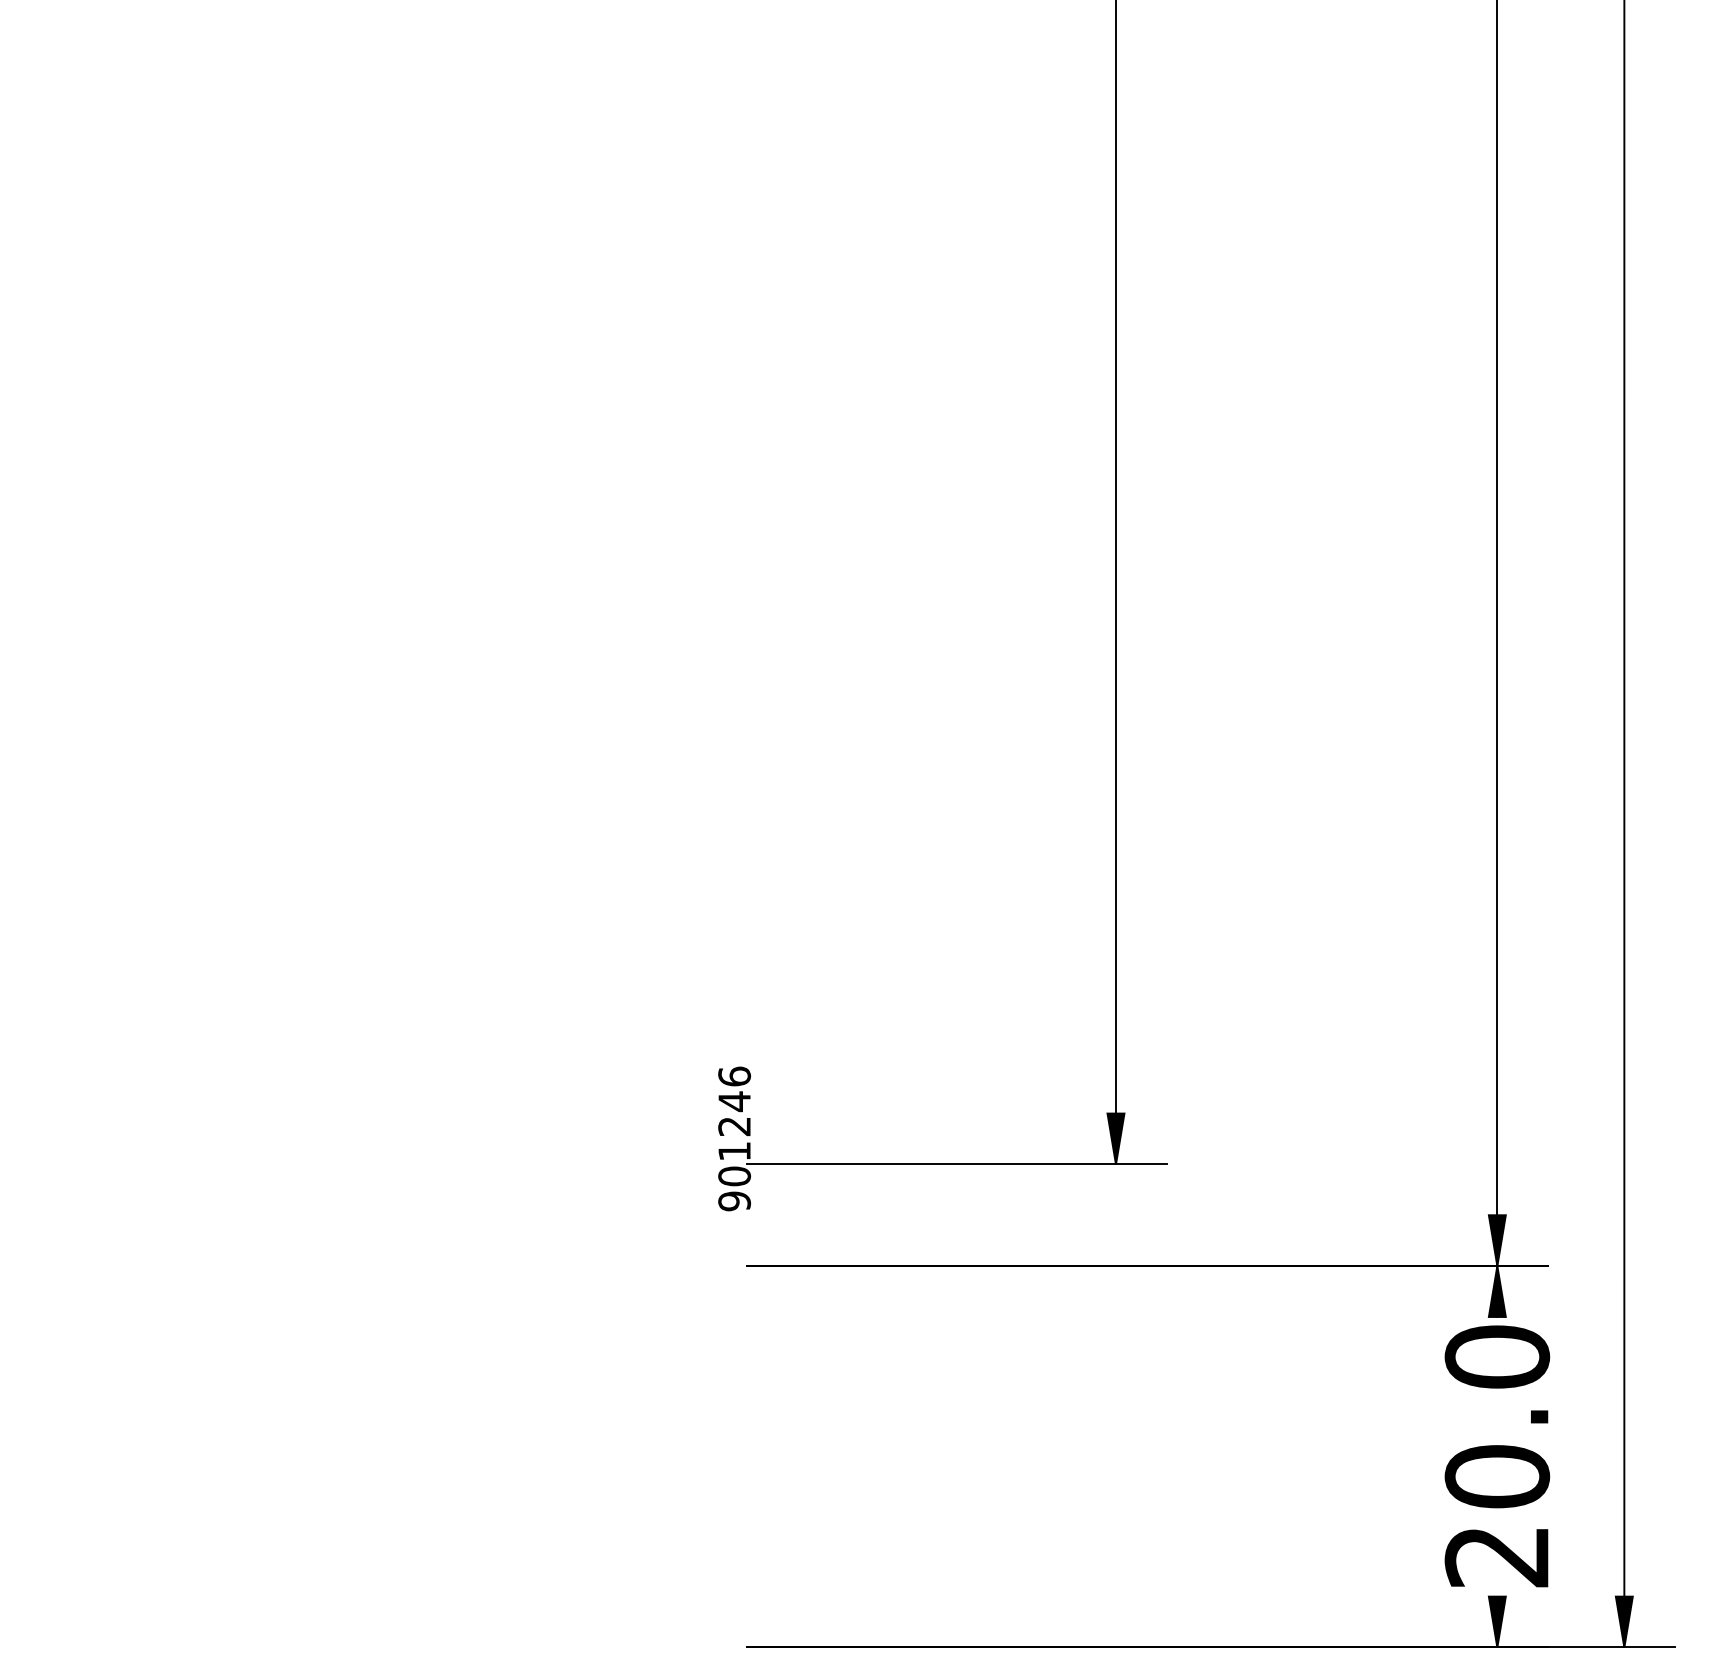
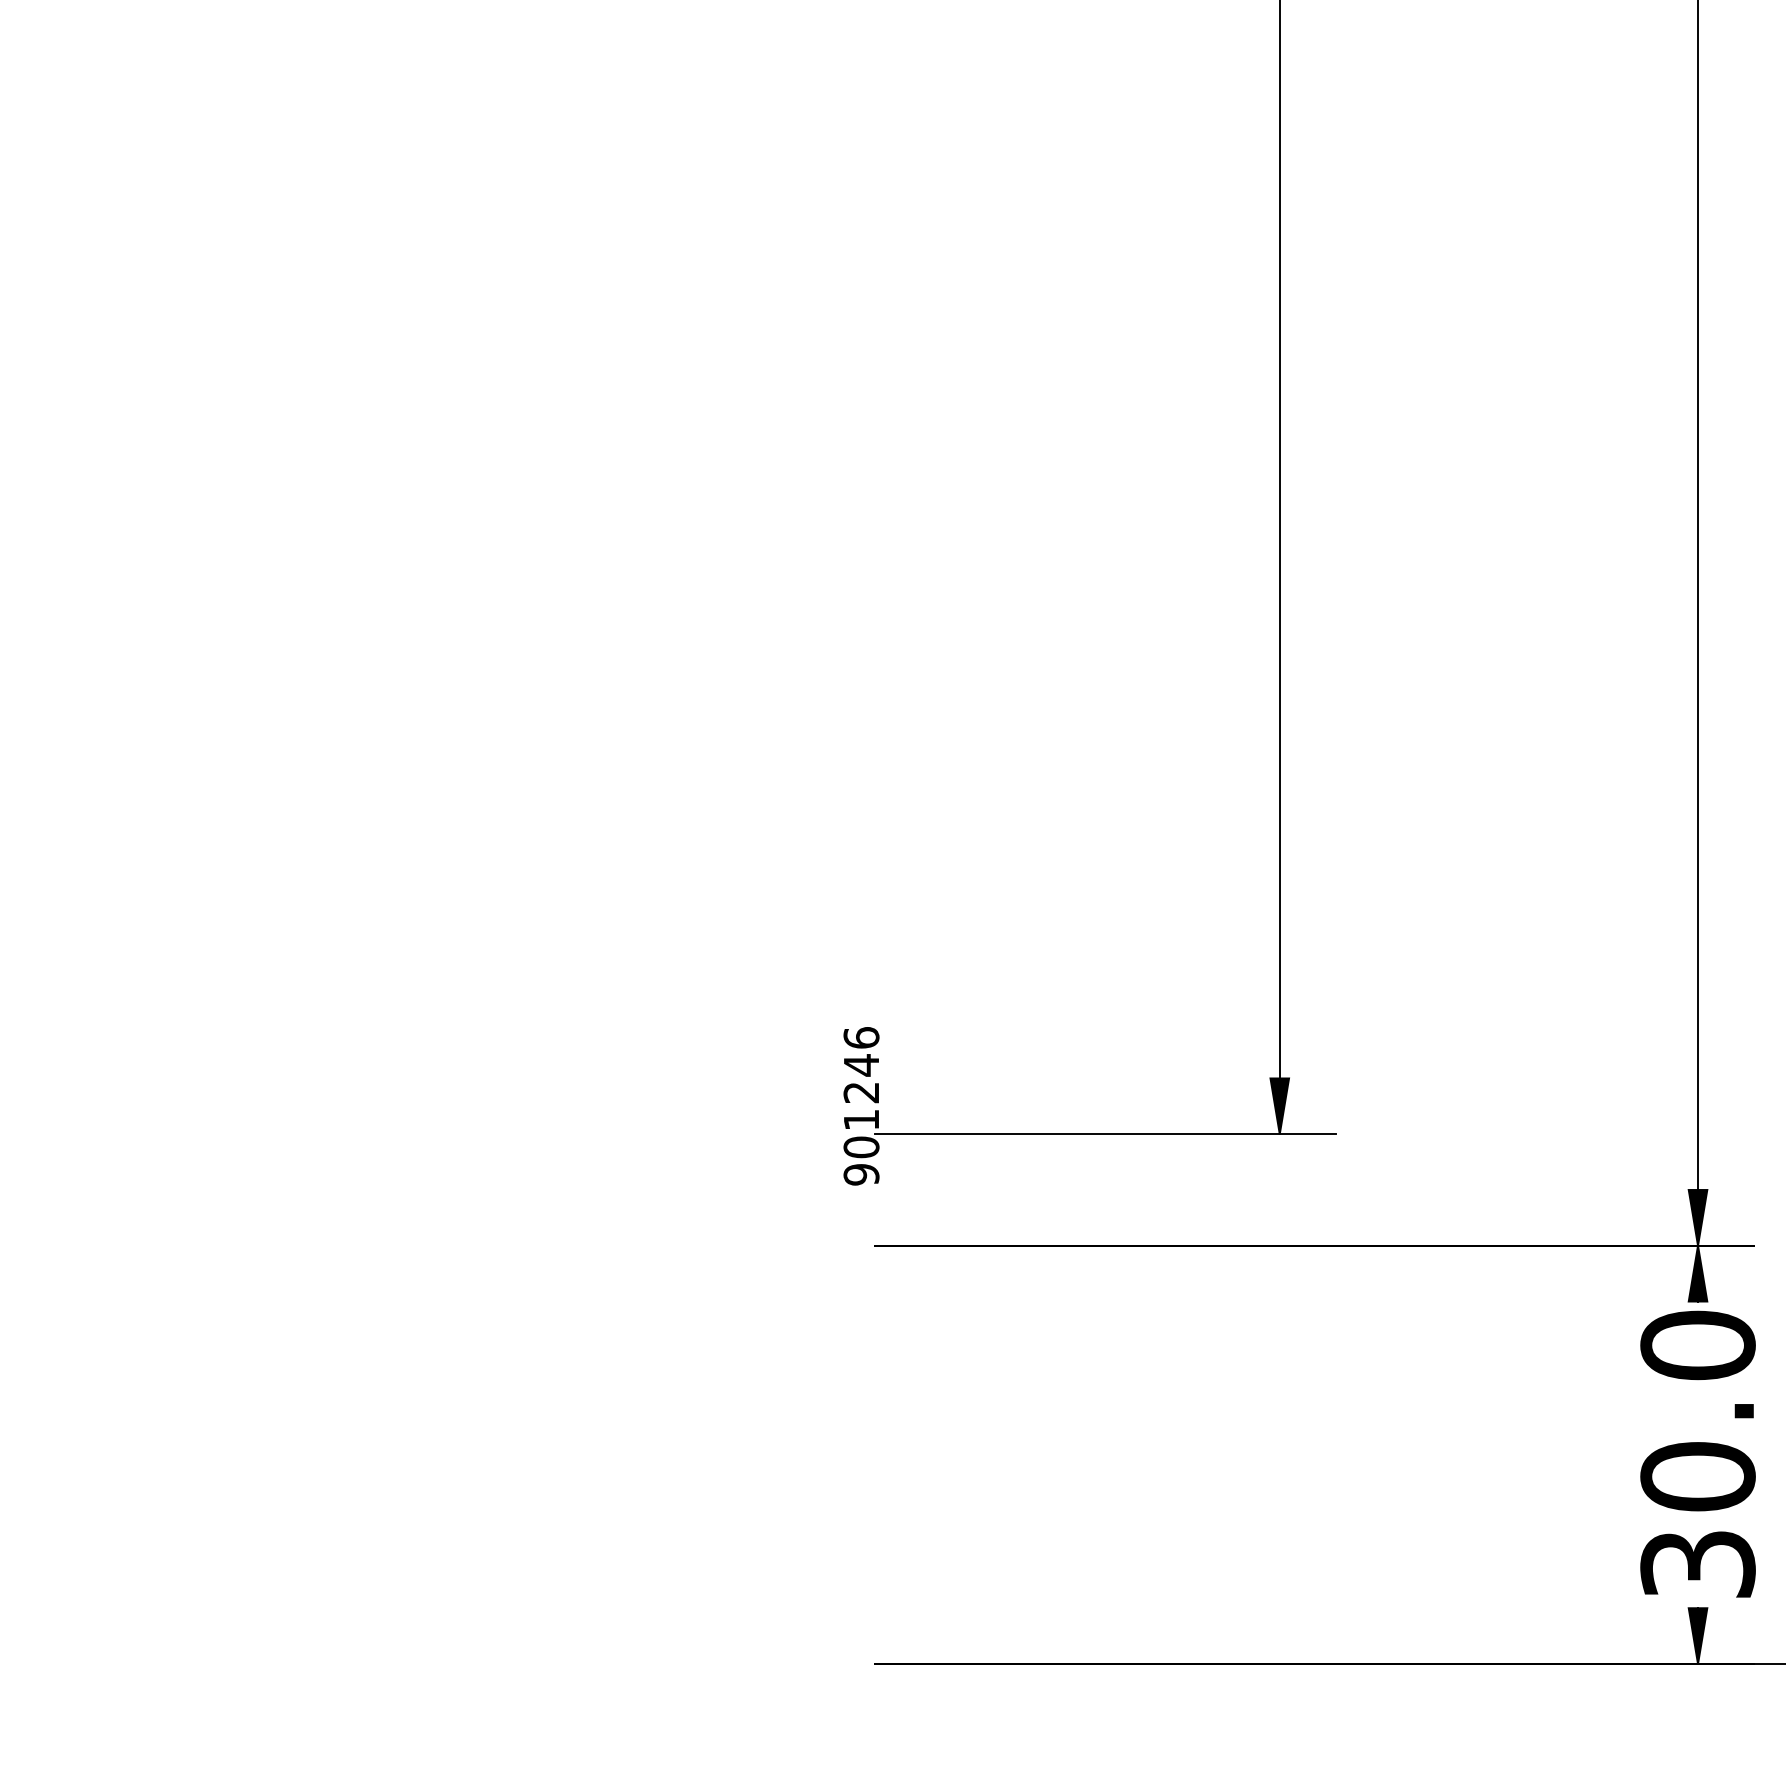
text: (1497, 1556) -> (1698, 1564), 20.0 -> 30.0

